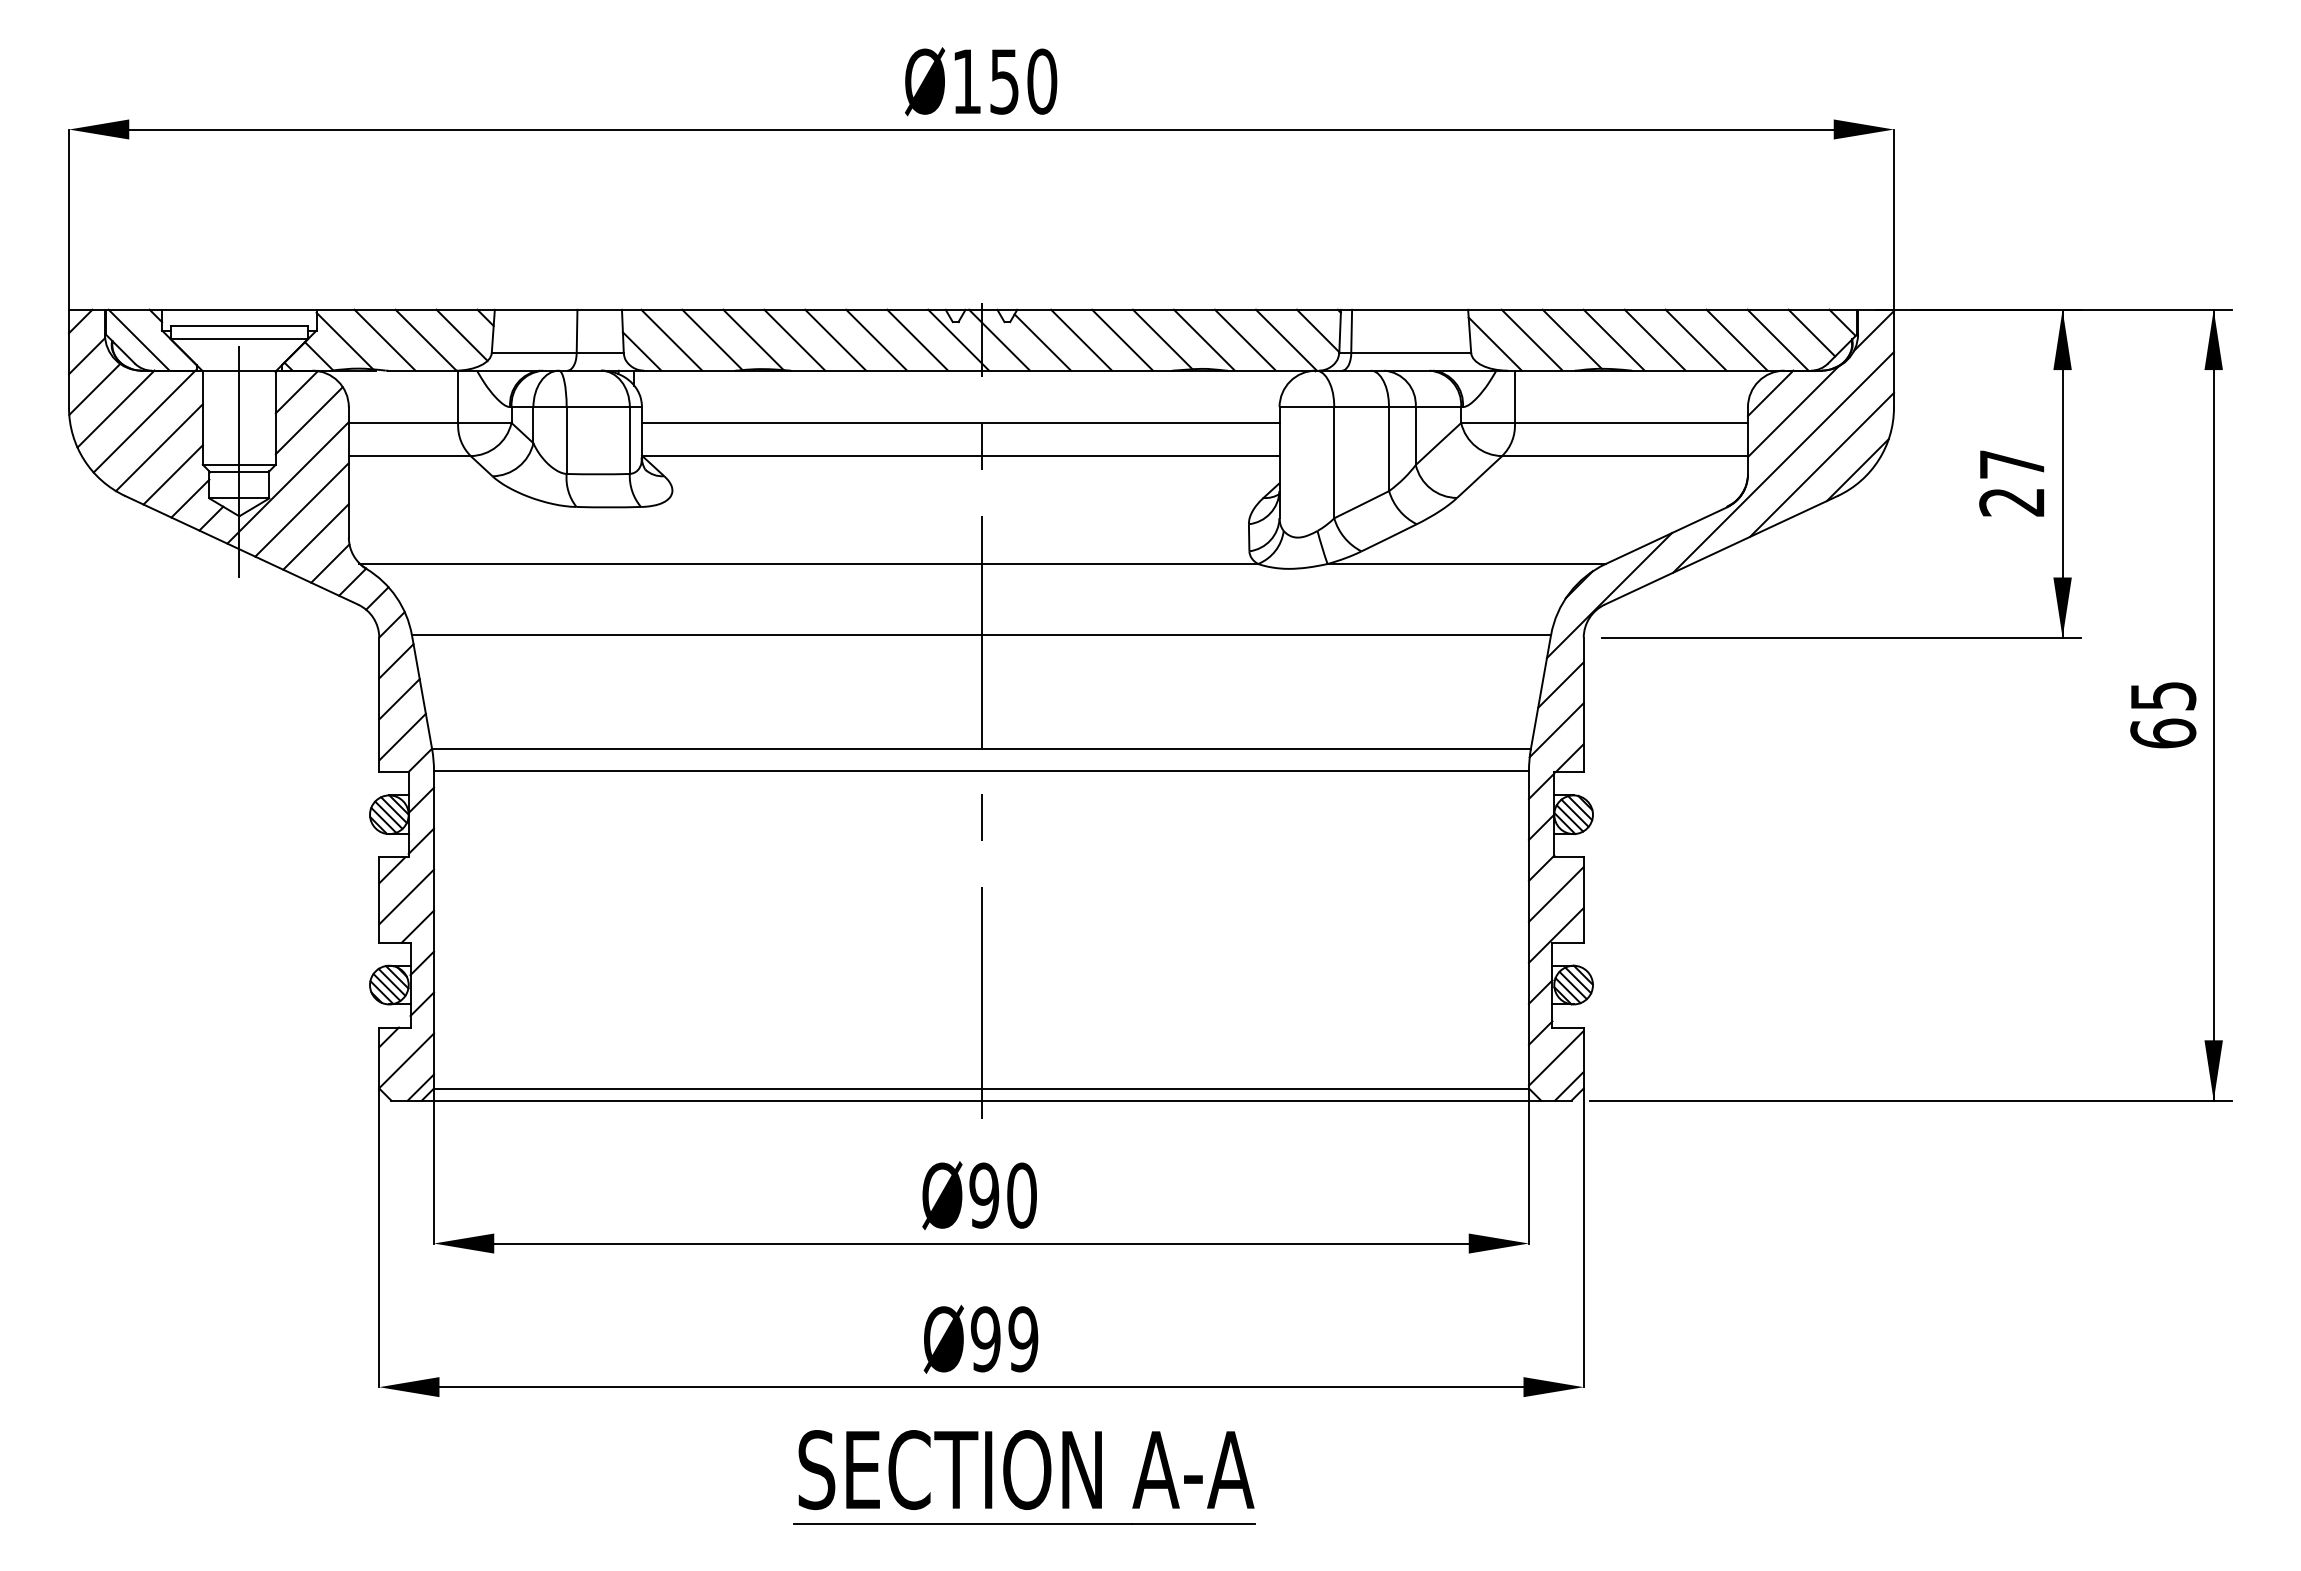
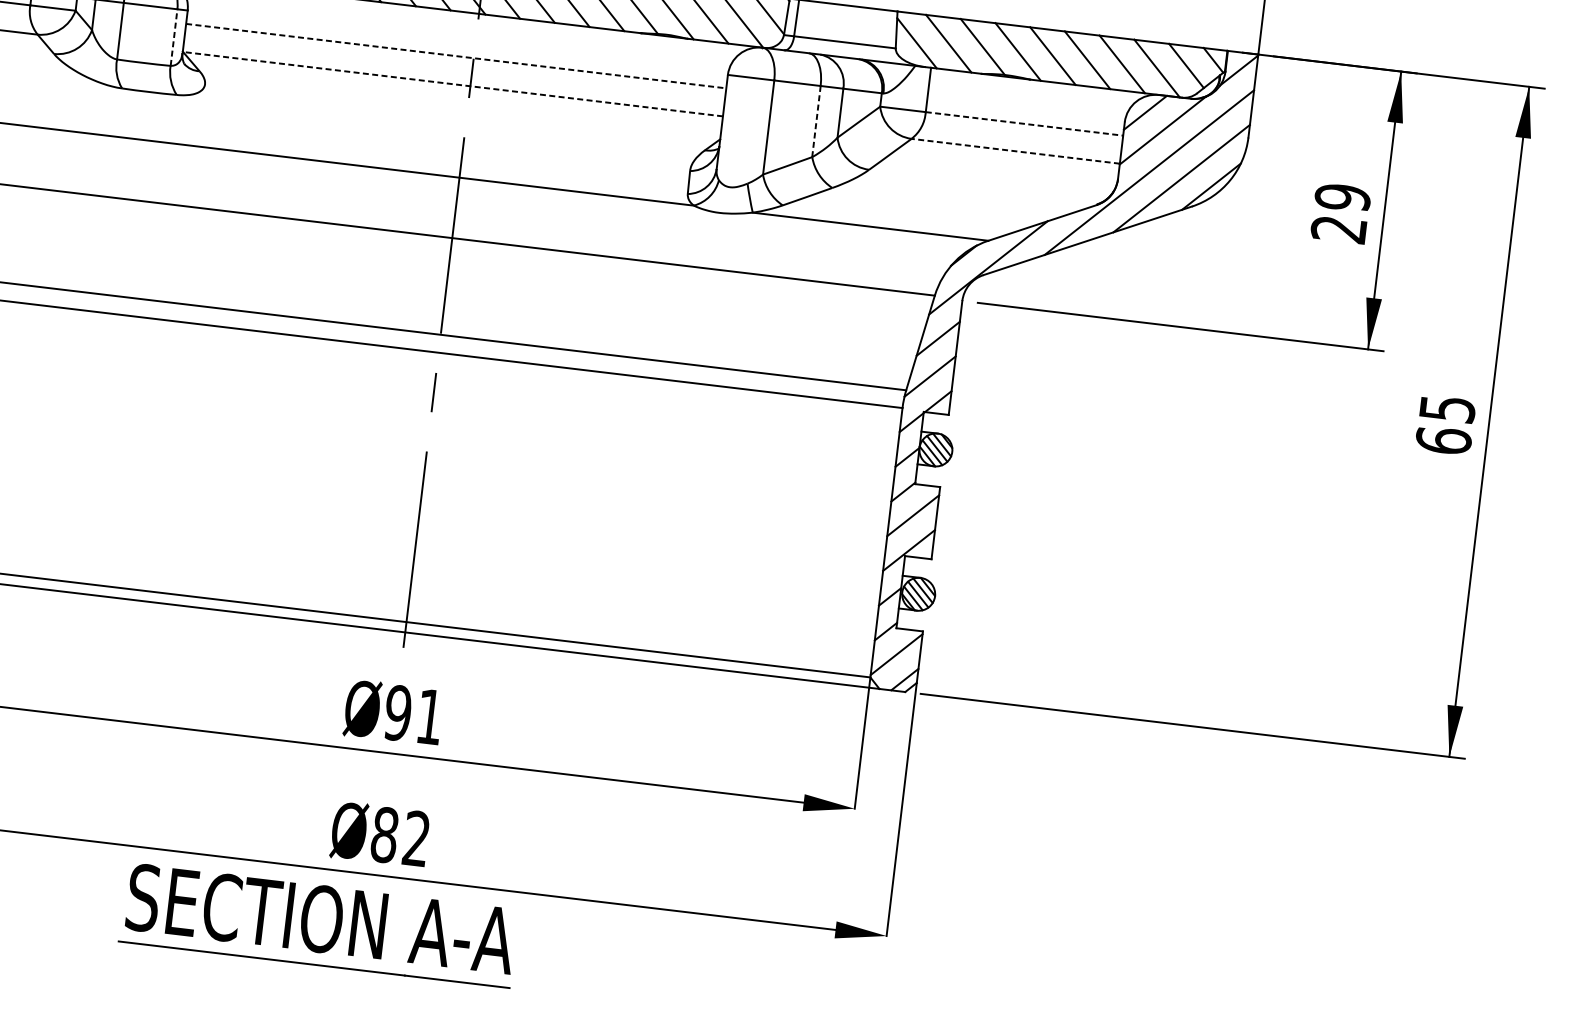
line: (960, 423) -> (455, 56), solid -> dashed
line: (1631, 423) -> (1024, 124), solid -> dashed
line: (629, 440) -> (173, 37), solid -> dashed
line: (1389, 449) -> (816, 121), solid -> dashed
line: (961, 456) -> (453, 84), solid -> dashed
line: (1625, 456) -> (1016, 151), solid -> dashed
text: (2012, 464) -> (1343, 197), 27 -> 29
text: (1021, 1195) -> (429, 716), Ø90 -> Ø91
text: (1004, 1339) -> (400, 837), Ø99 -> Ø82
part: (1024, 1477) -> (318, 925), moved

